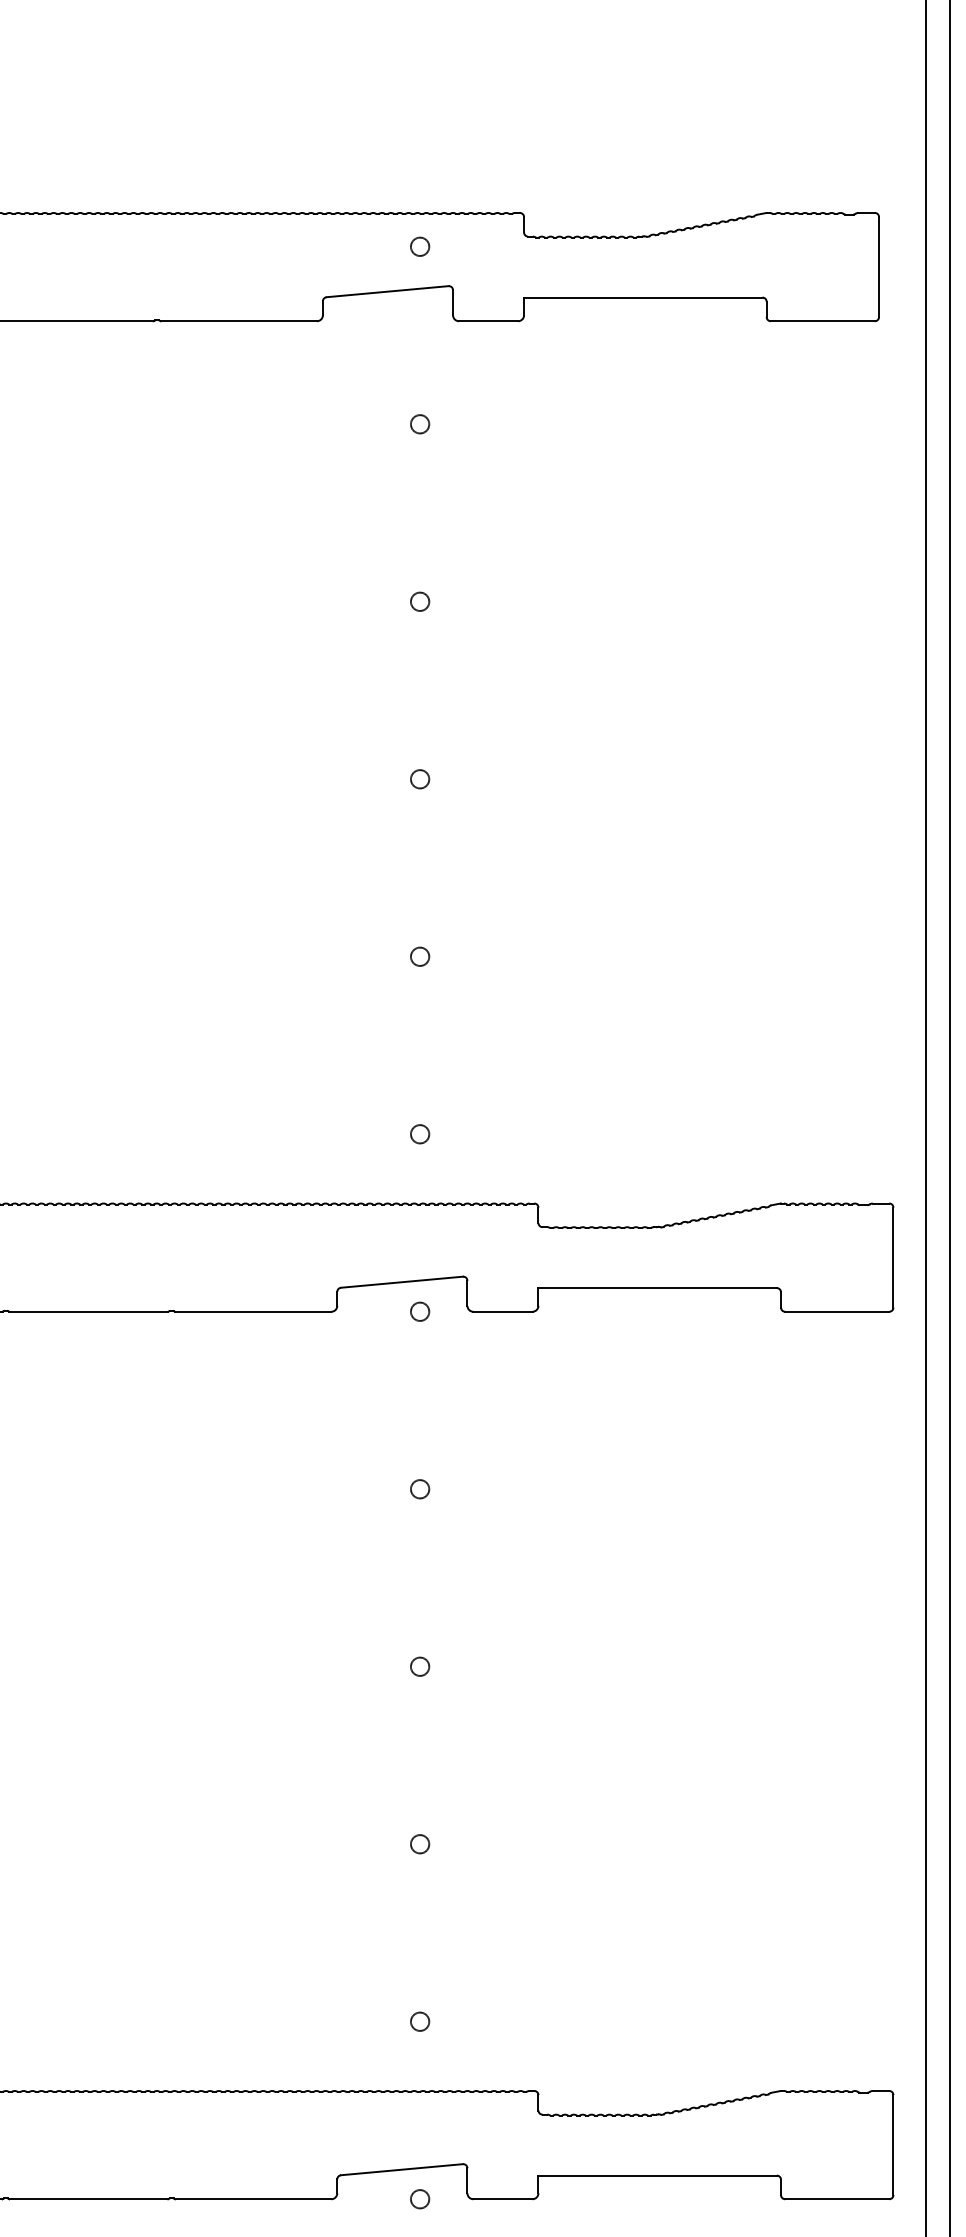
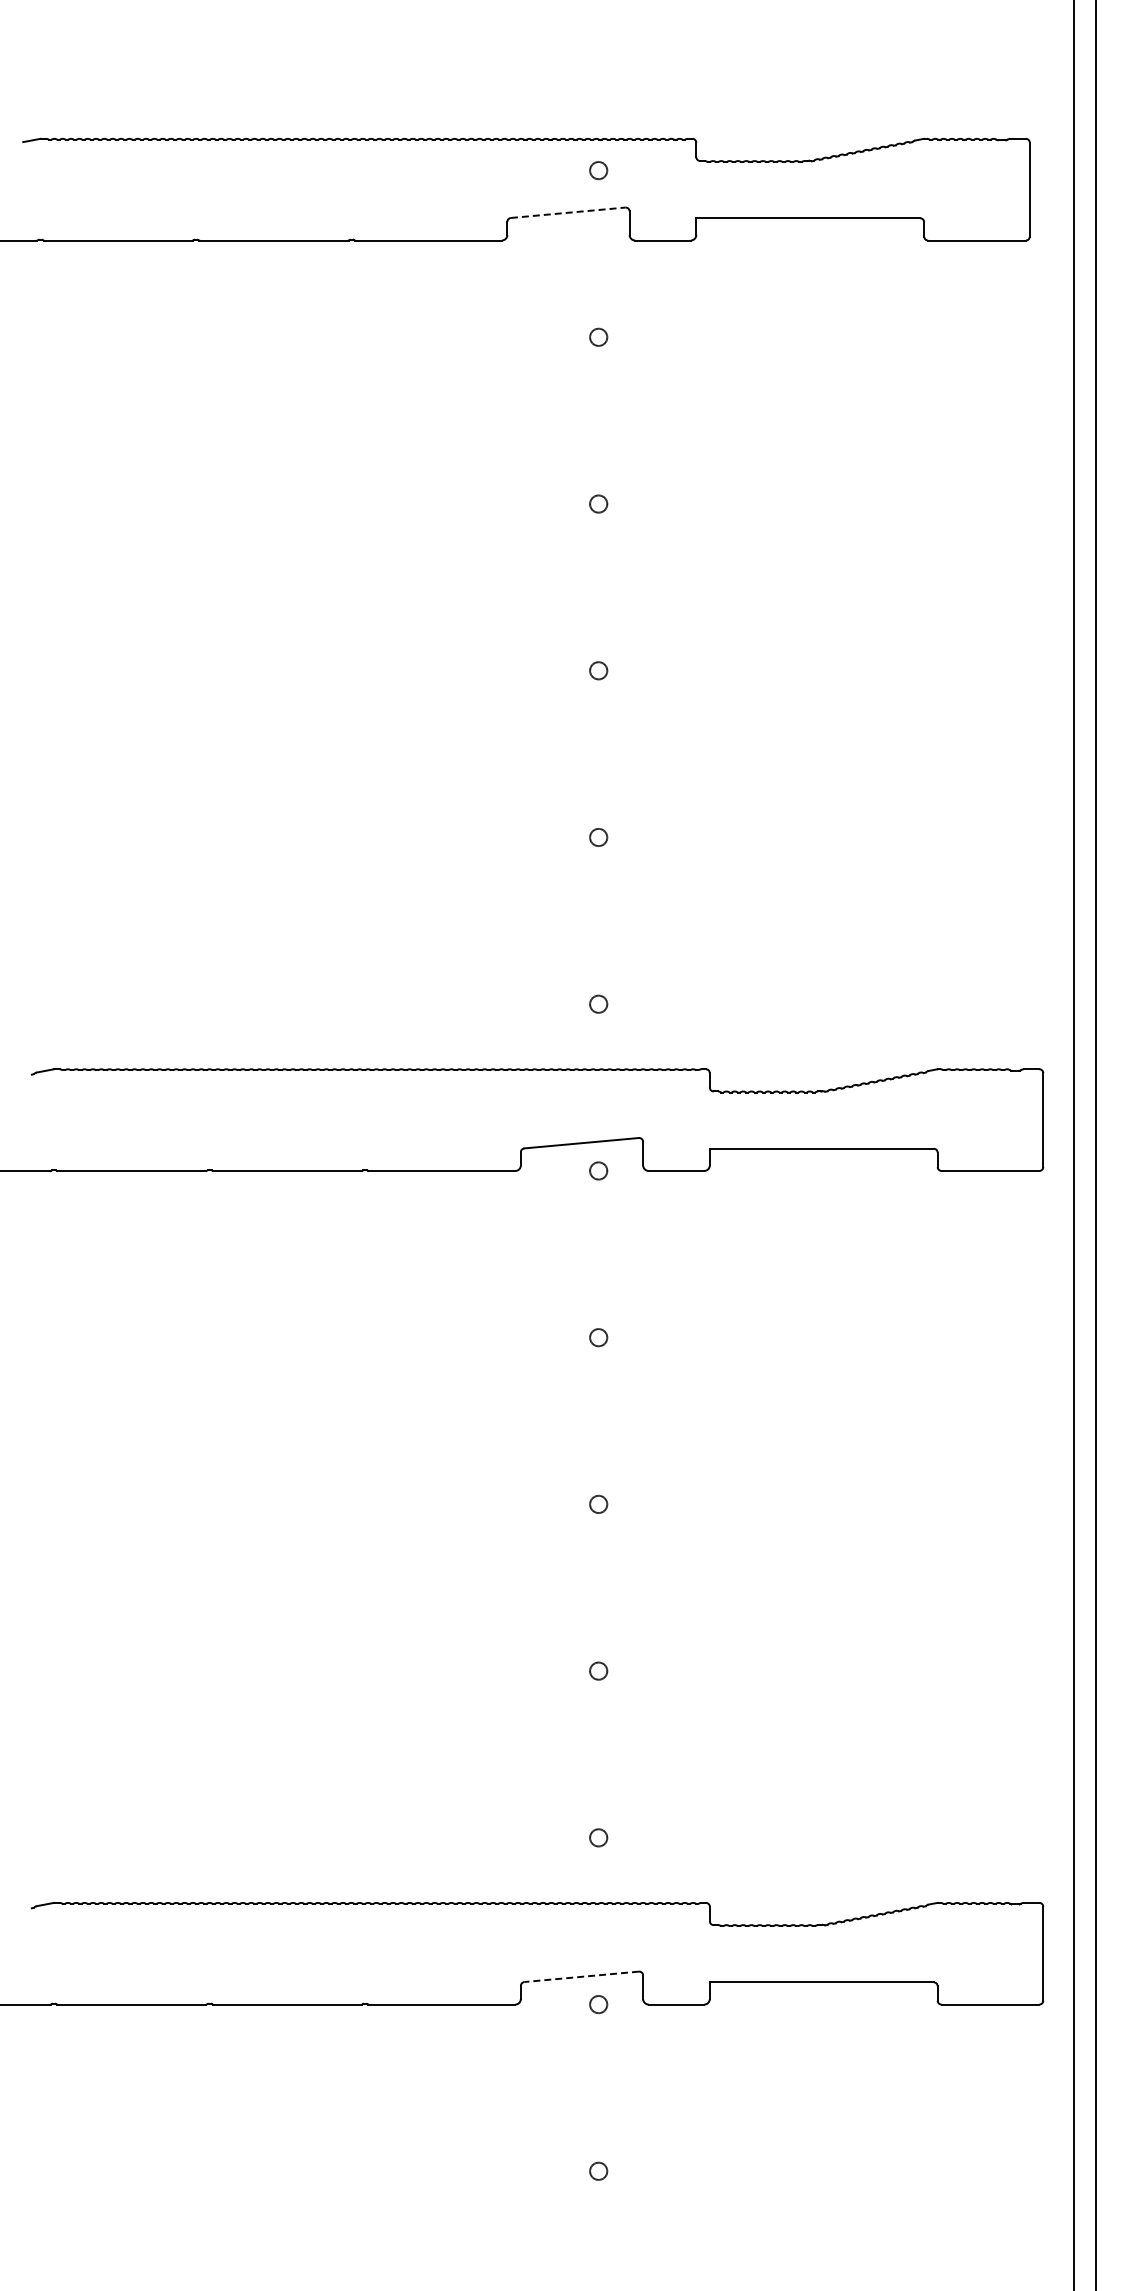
line: (387, 291) -> (568, 212), solid -> dashed
line: (401, 2169) -> (581, 1976), solid -> dashed

